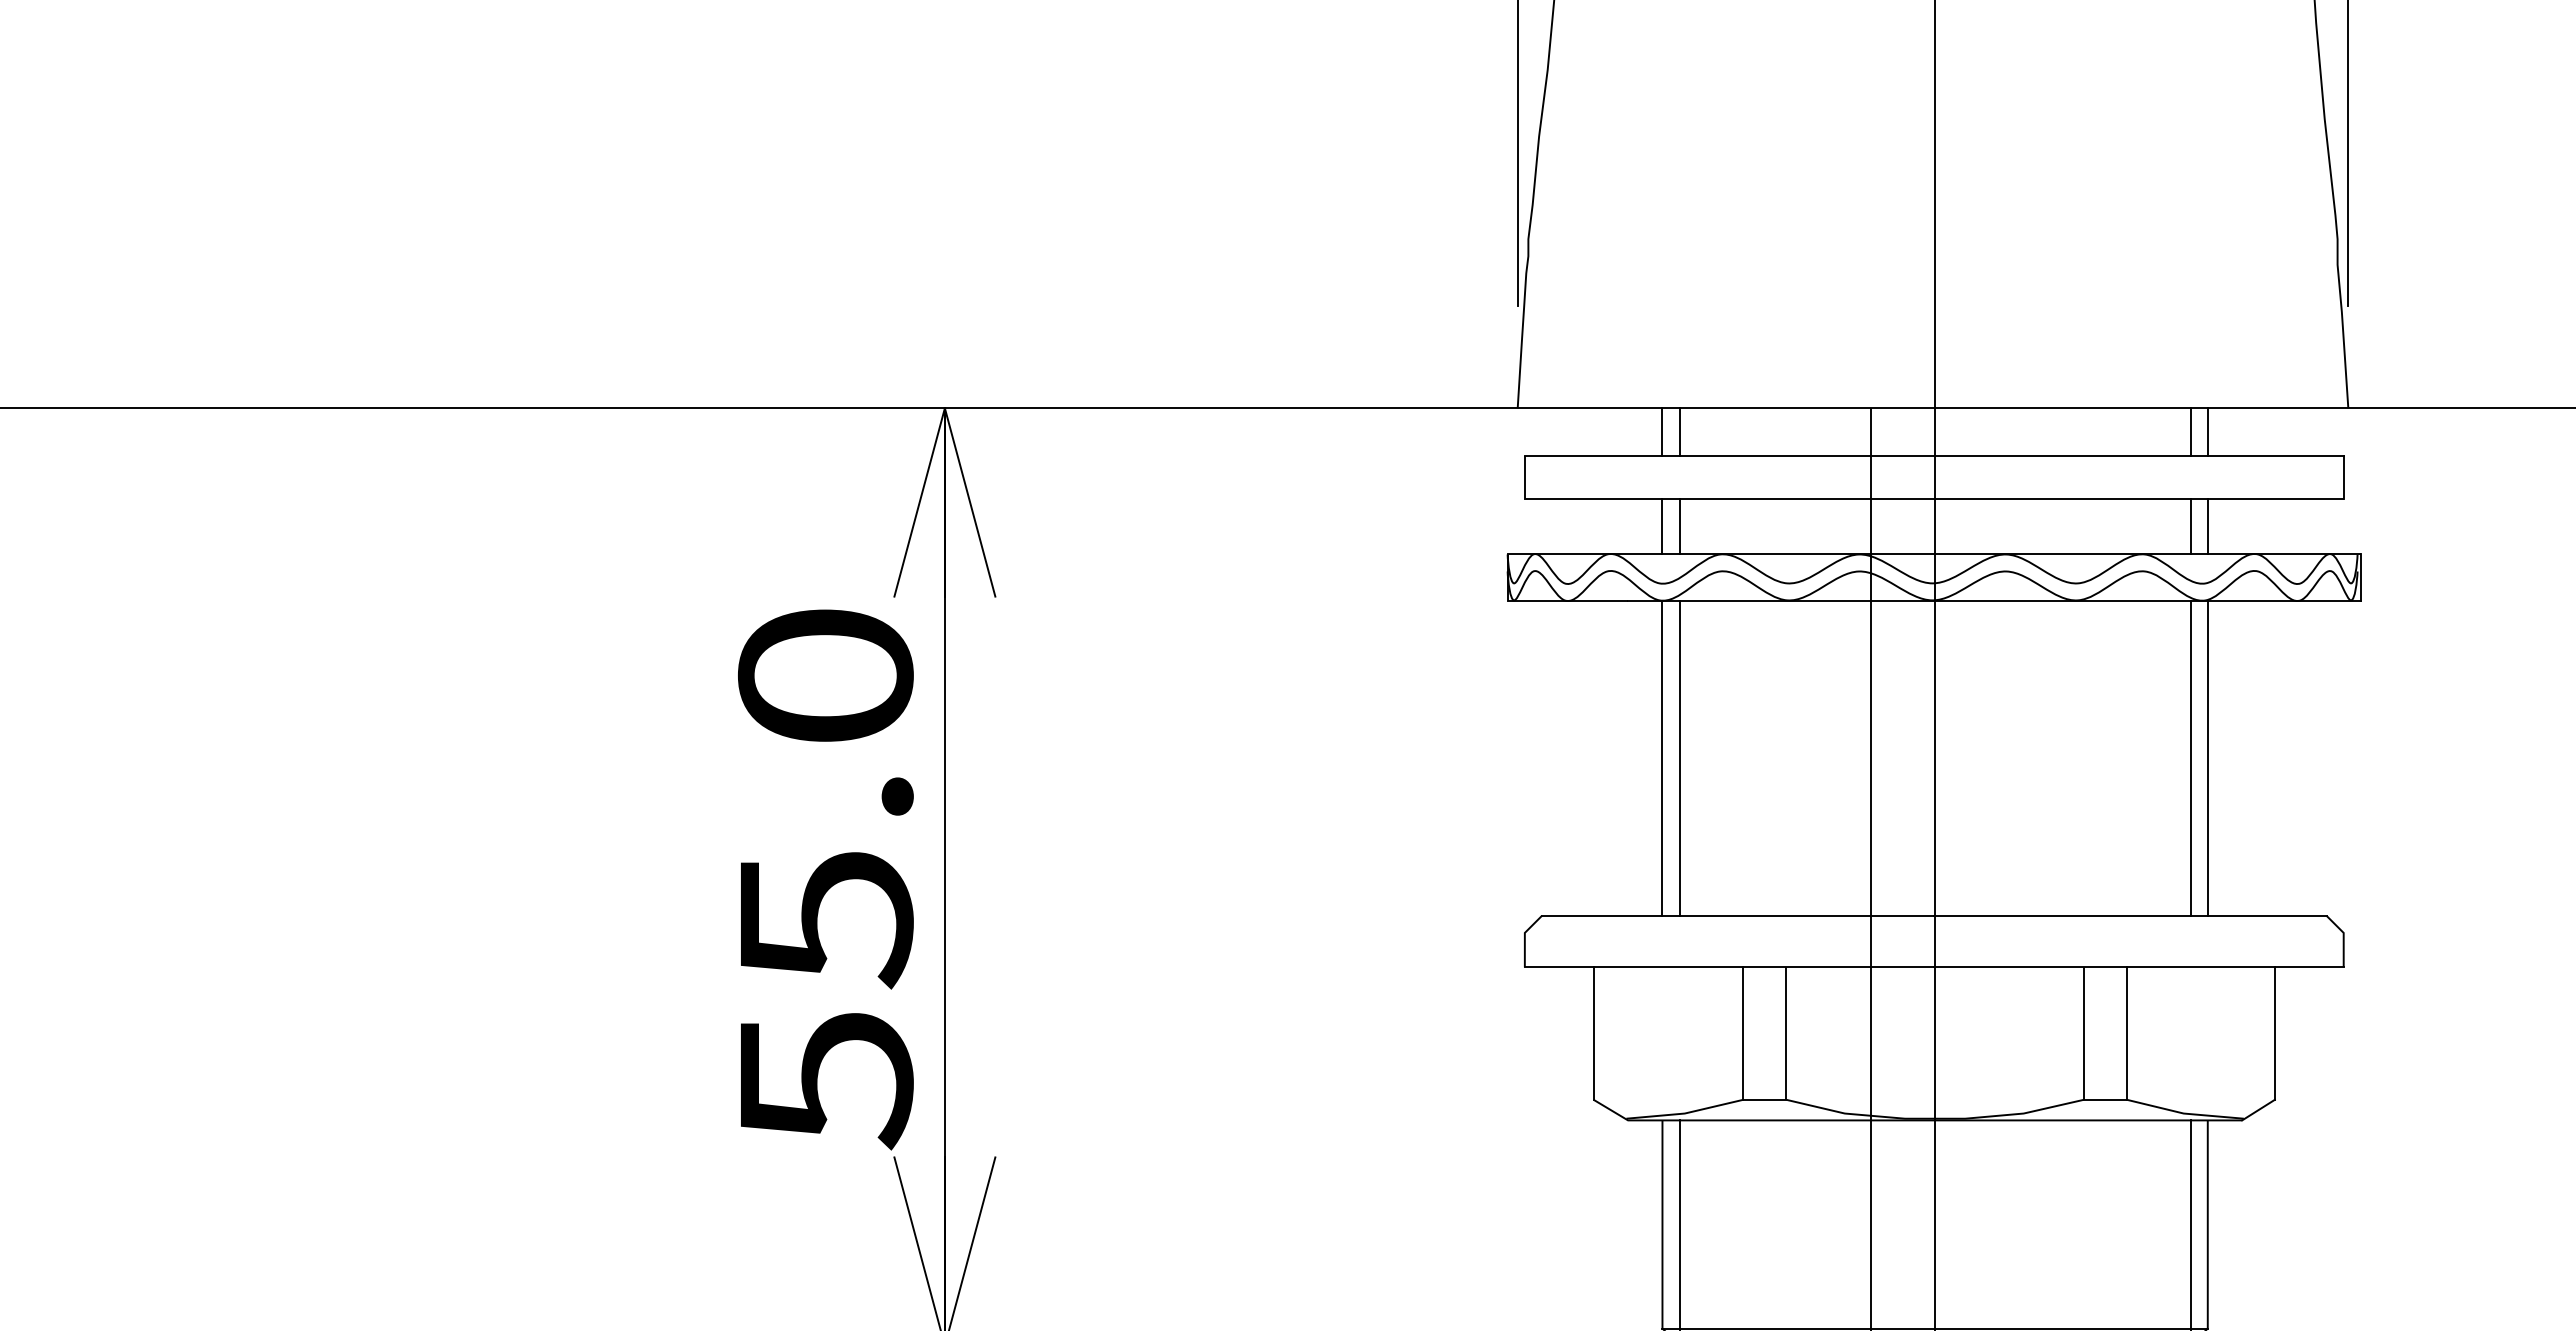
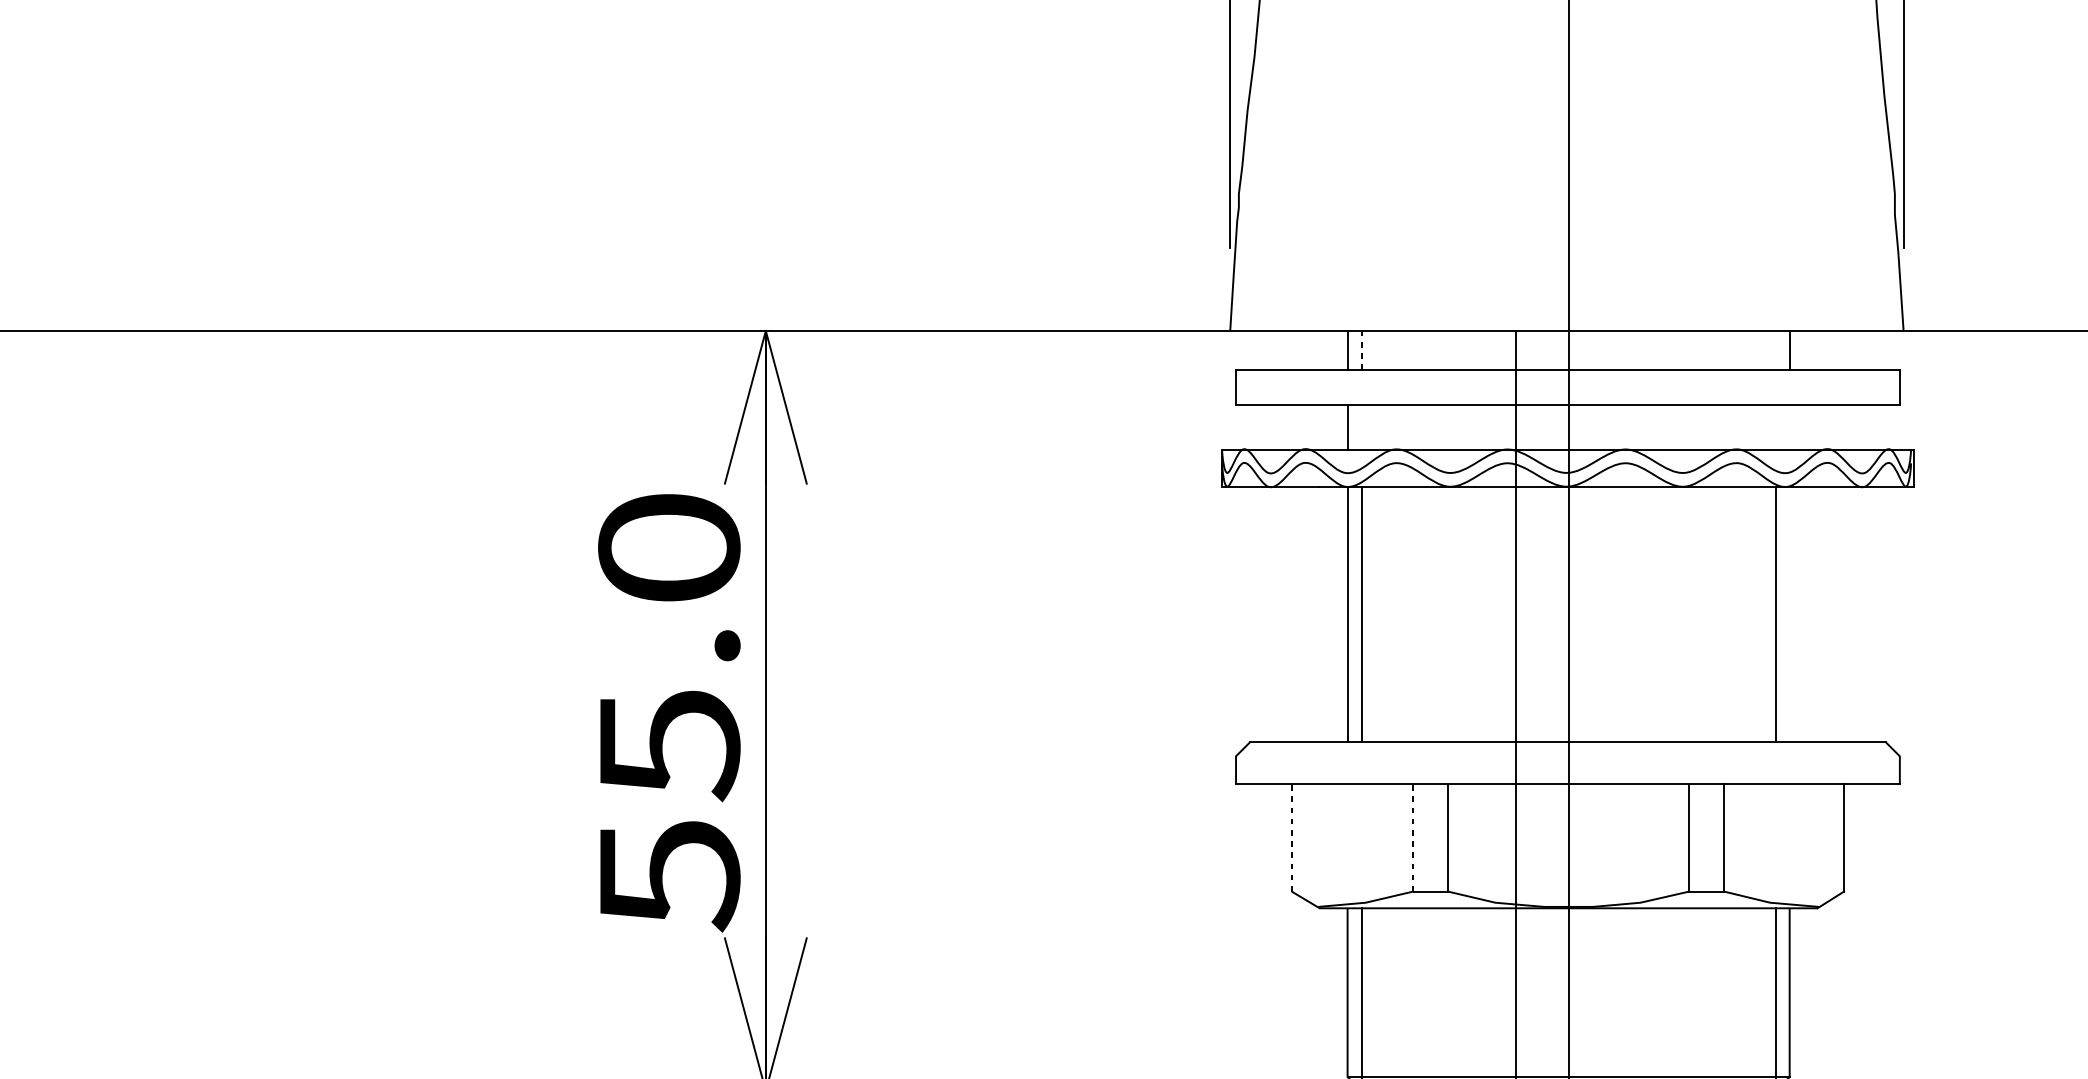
line: (1679, 431) -> (1361, 349), solid -> dashed
line: (2190, 432) -> (1775, 350), removed
line: (1679, 526) -> (1361, 426), removed
line: (2190, 526) -> (1775, 426), removed
line: (2207, 526) -> (1789, 426), removed
line: (2207, 757) -> (1789, 614), removed
line: (1593, 1033) -> (1291, 837), solid -> dashed
line: (1743, 1033) -> (1413, 837), solid -> dashed

